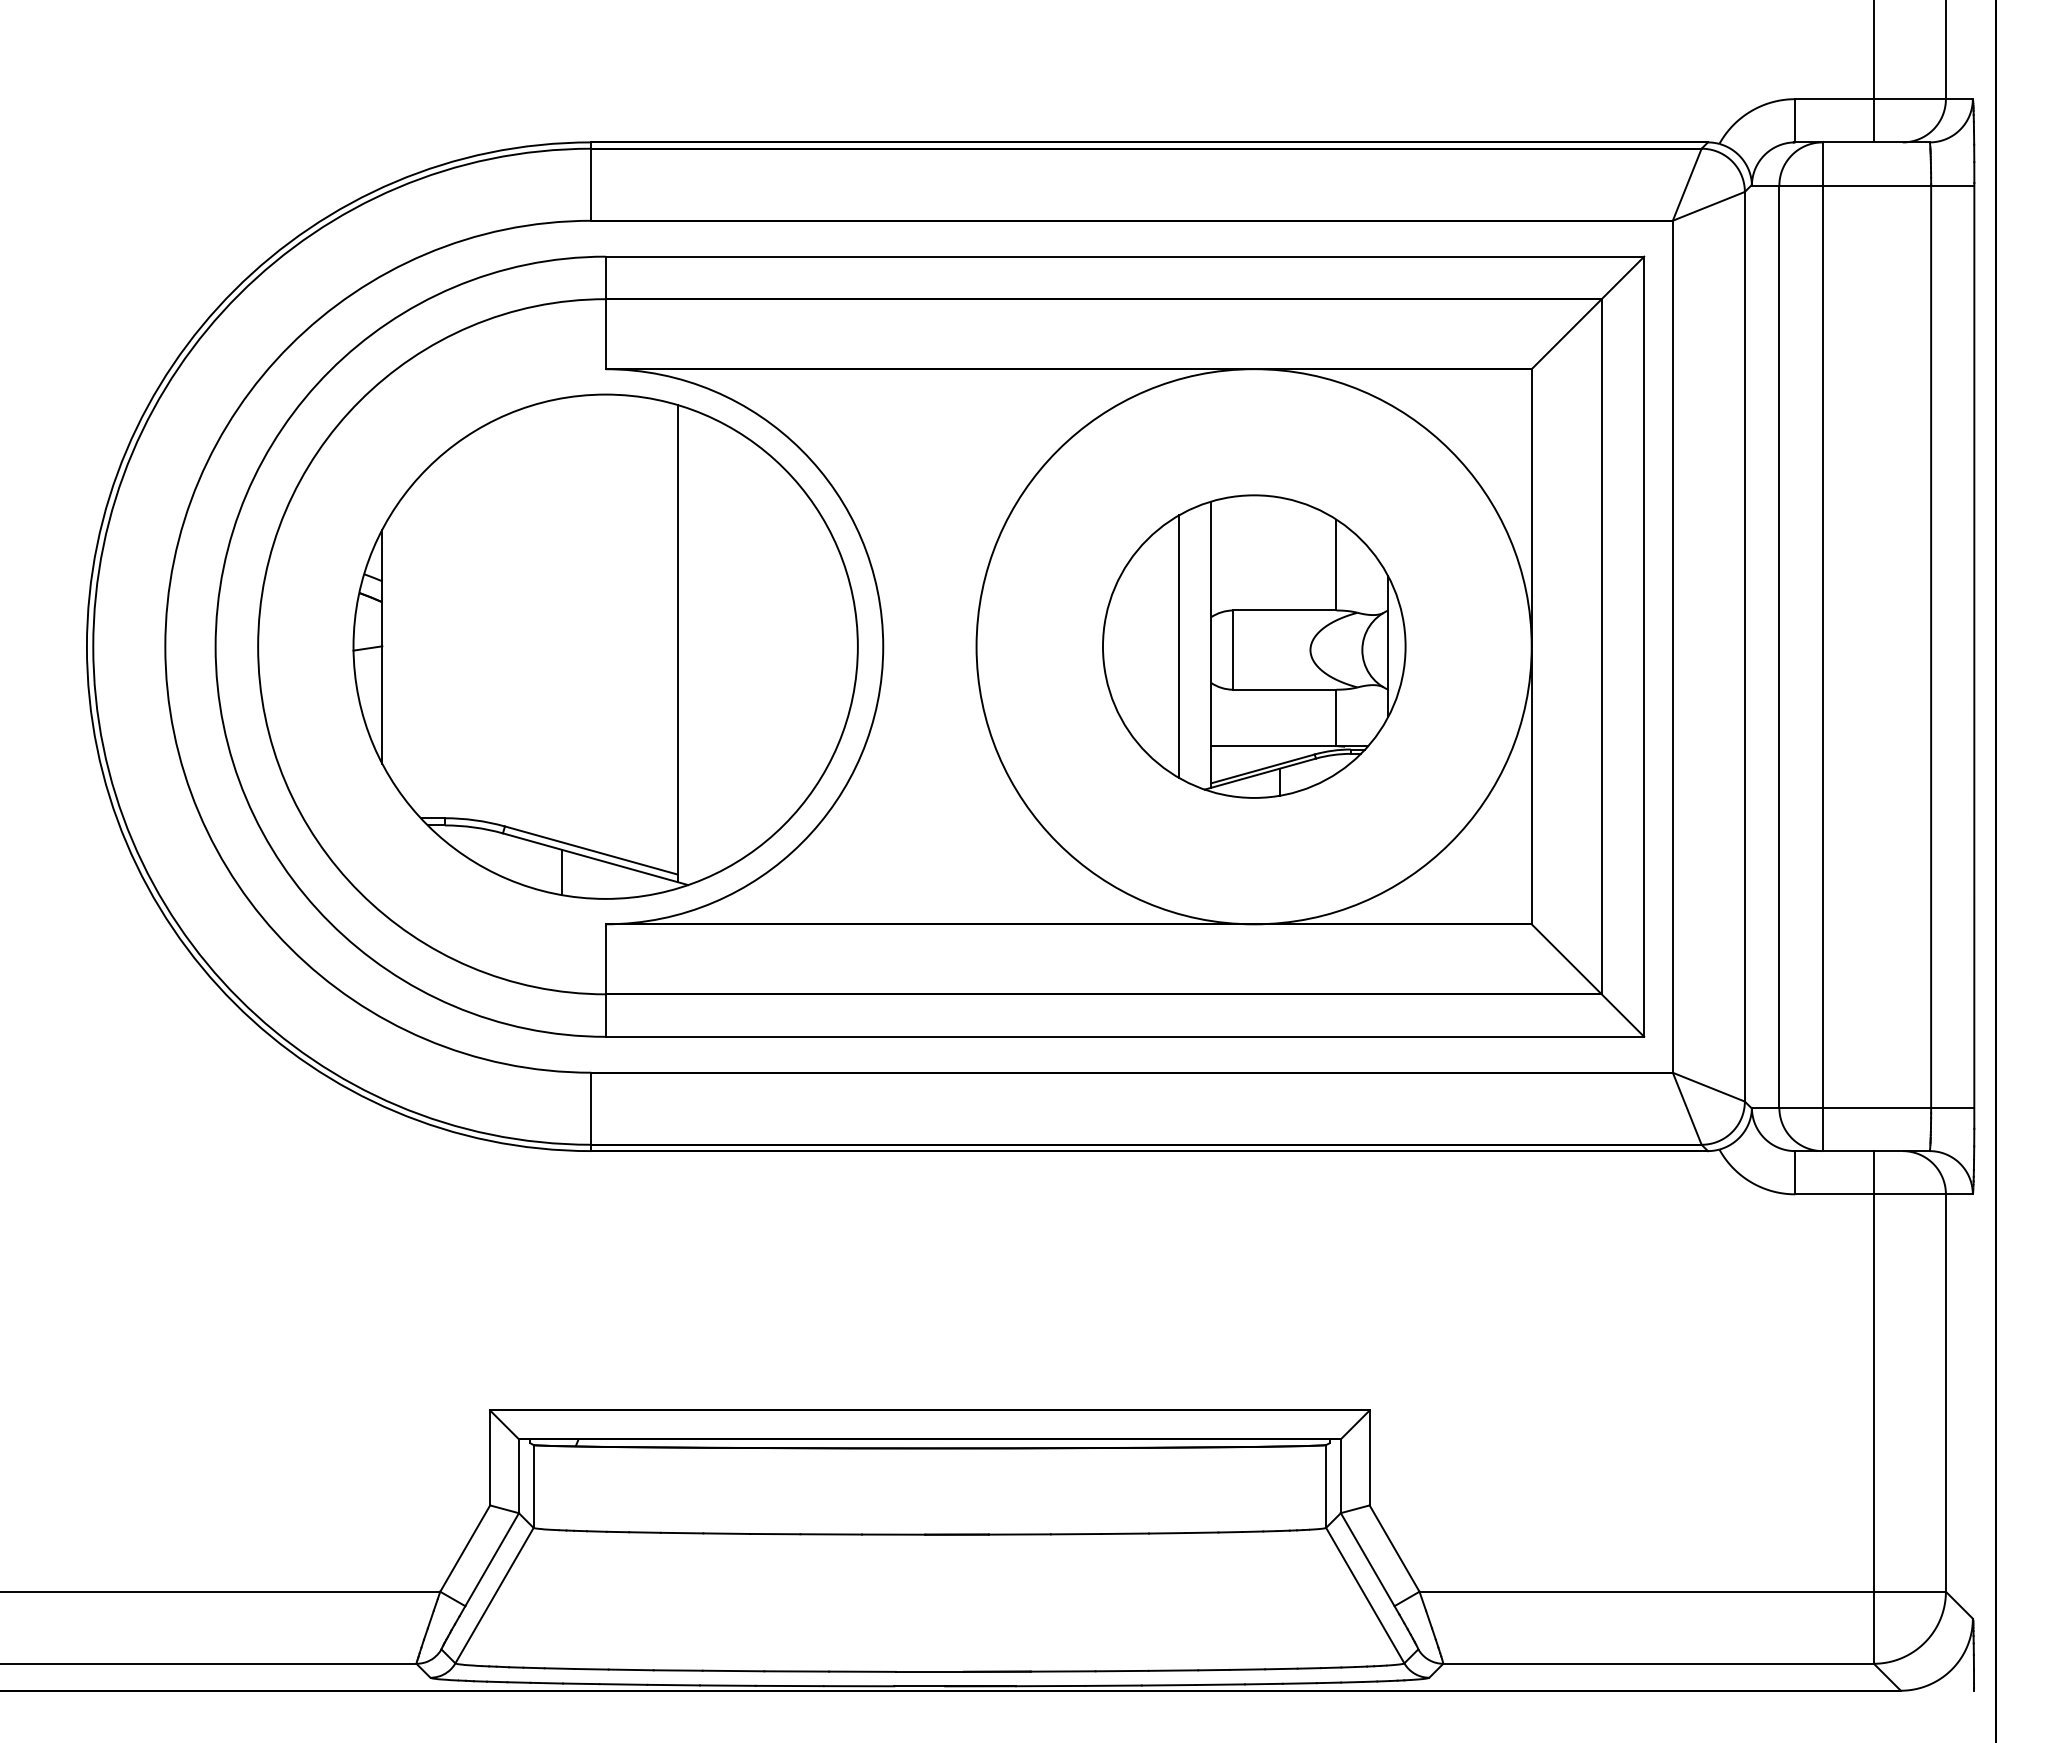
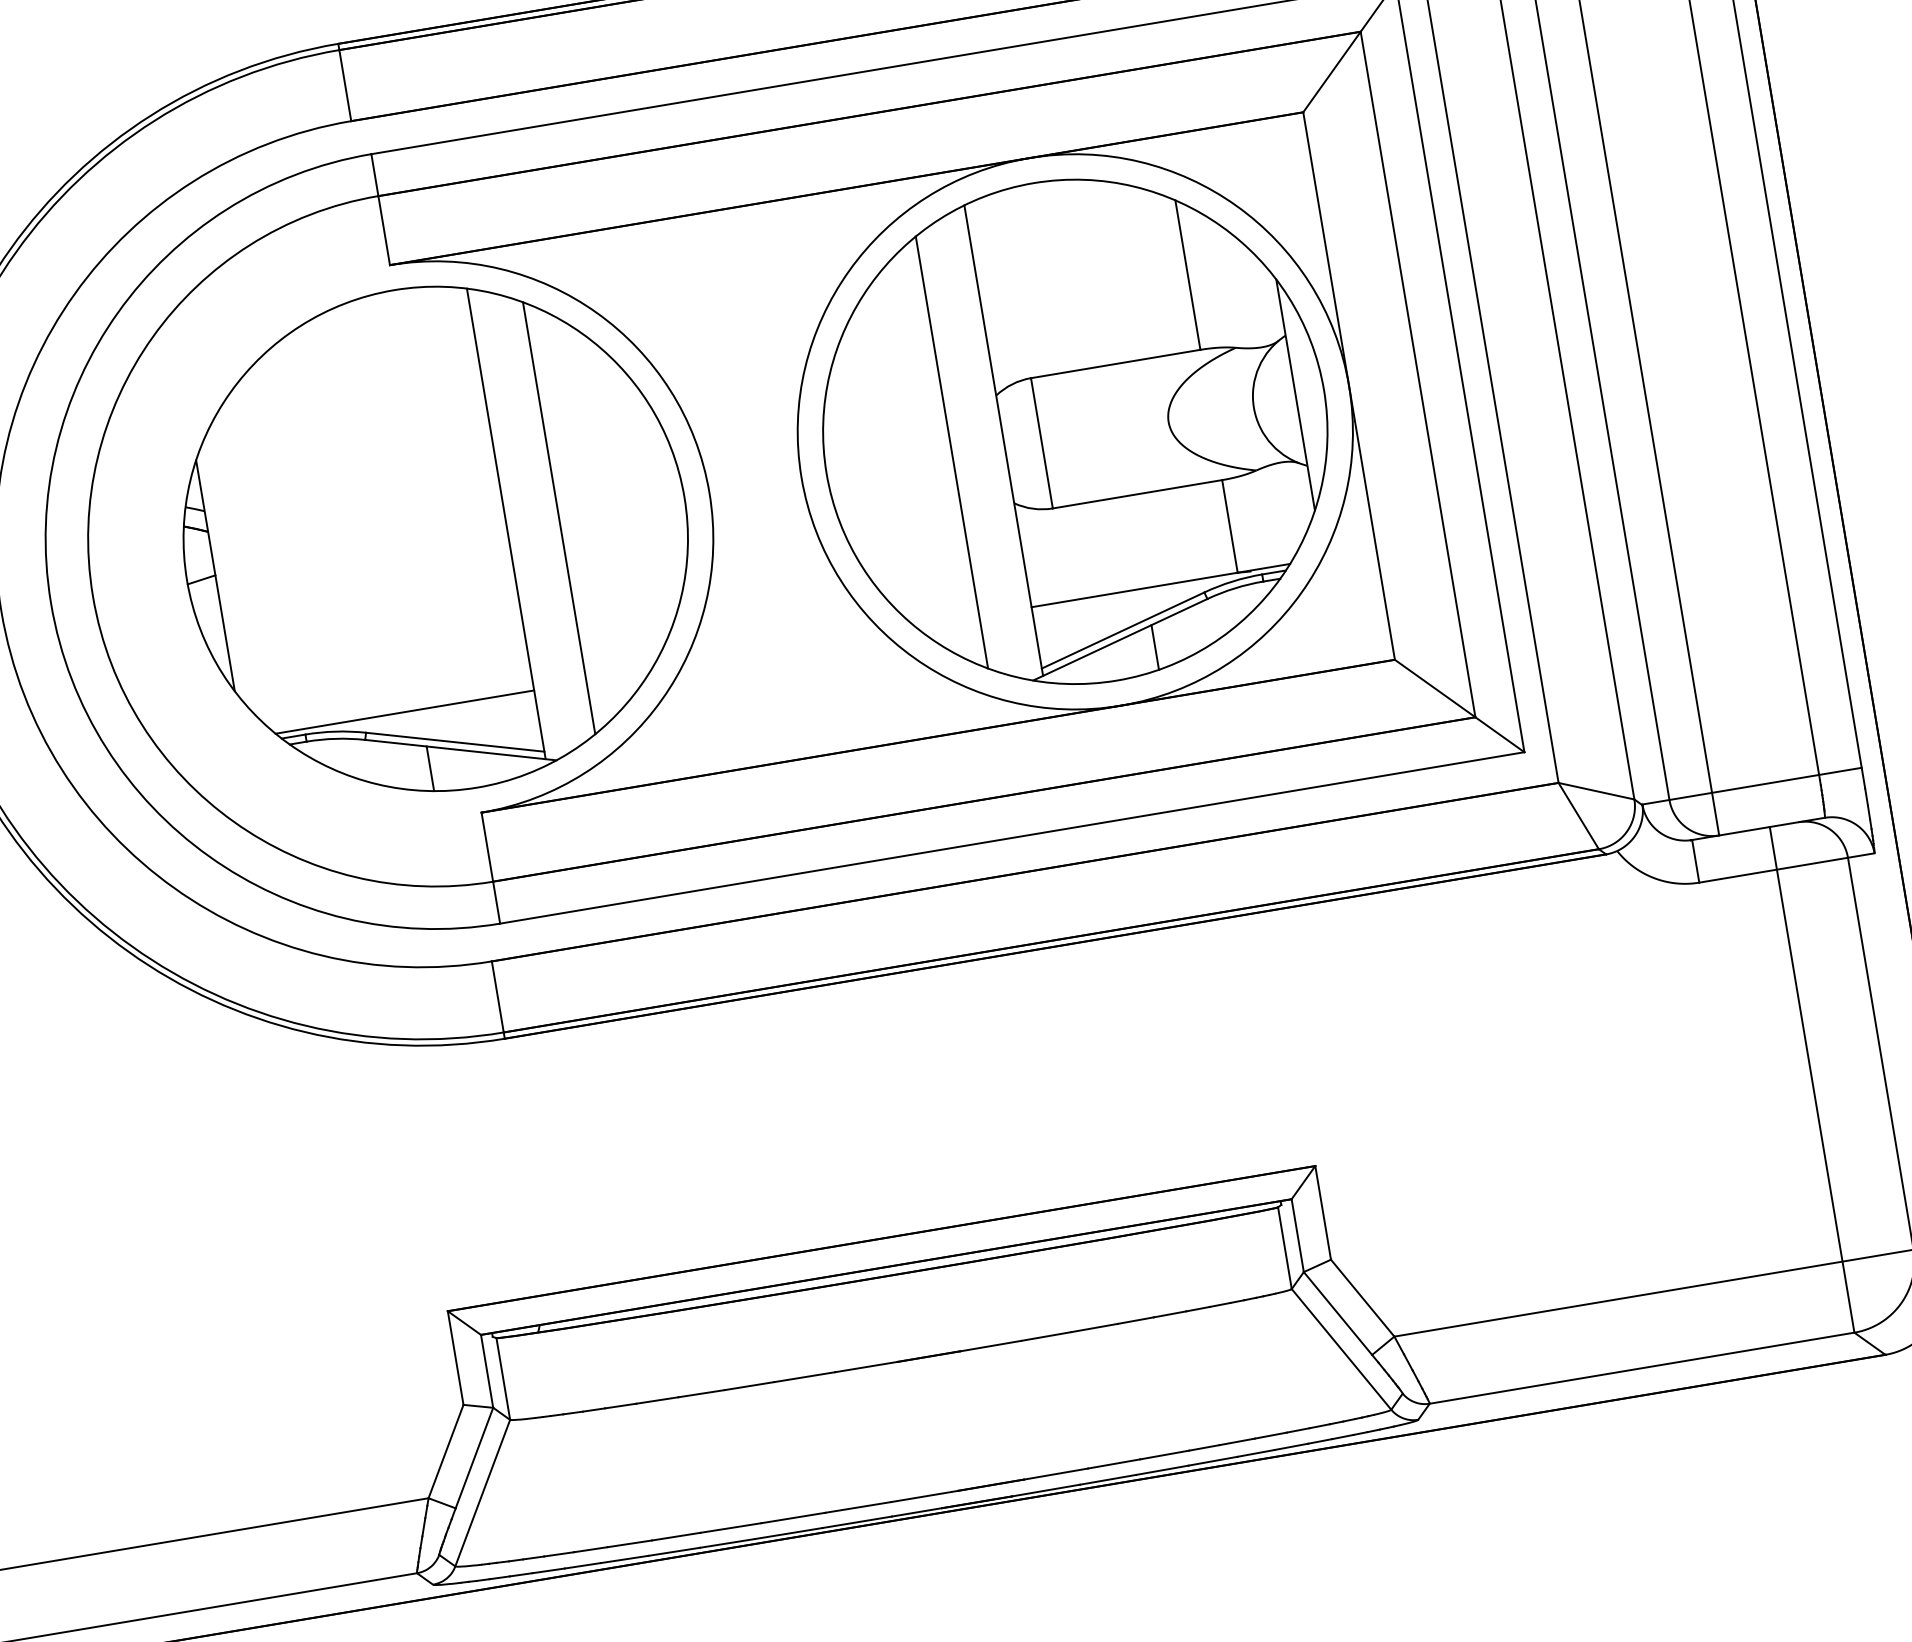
line: (730, 646) -> (558, 518), added
part: (1254, 646) -> (1075, 431), size x1.67
line: (546, 812) -> (404, 712), added

